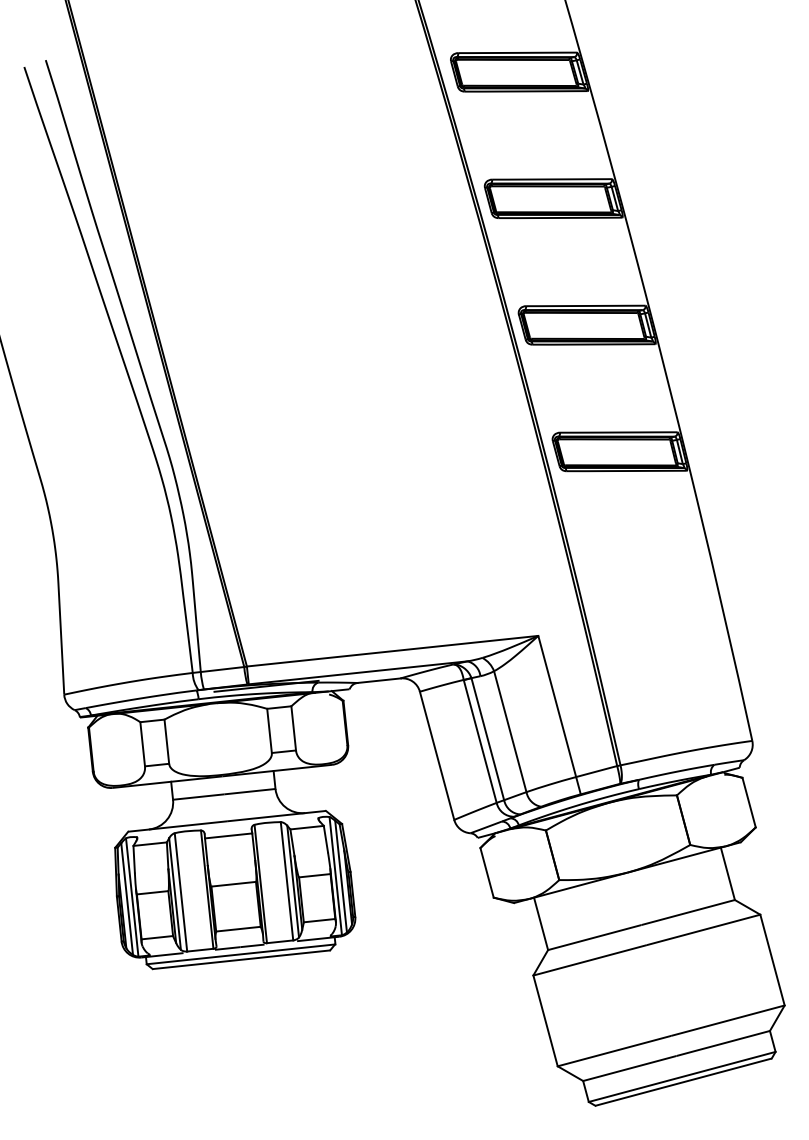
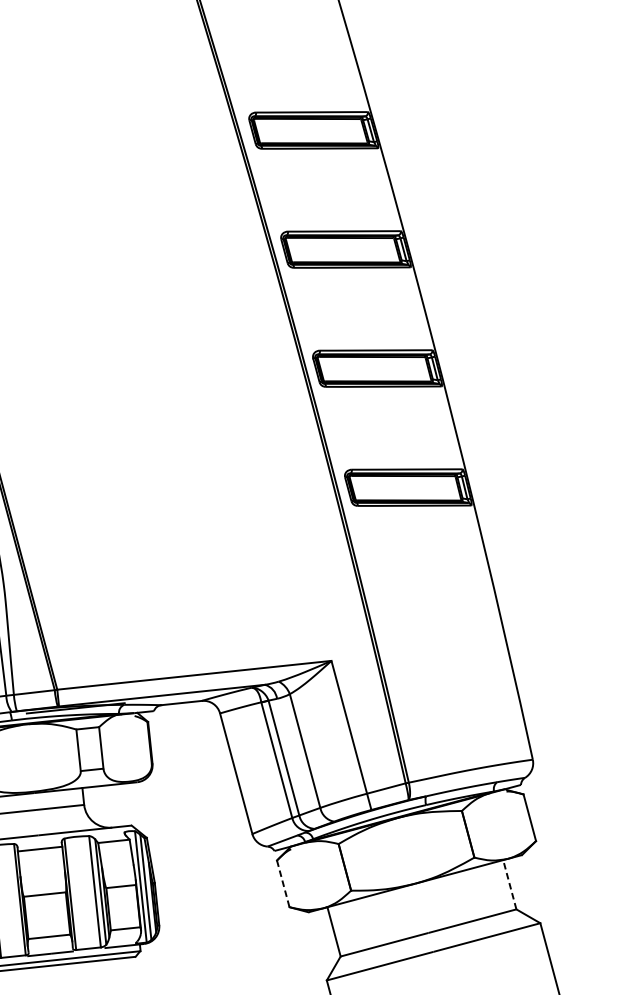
line: (487, 872) -> (283, 883), solid -> dashed
line: (727, 873) -> (509, 884), solid -> dashed

